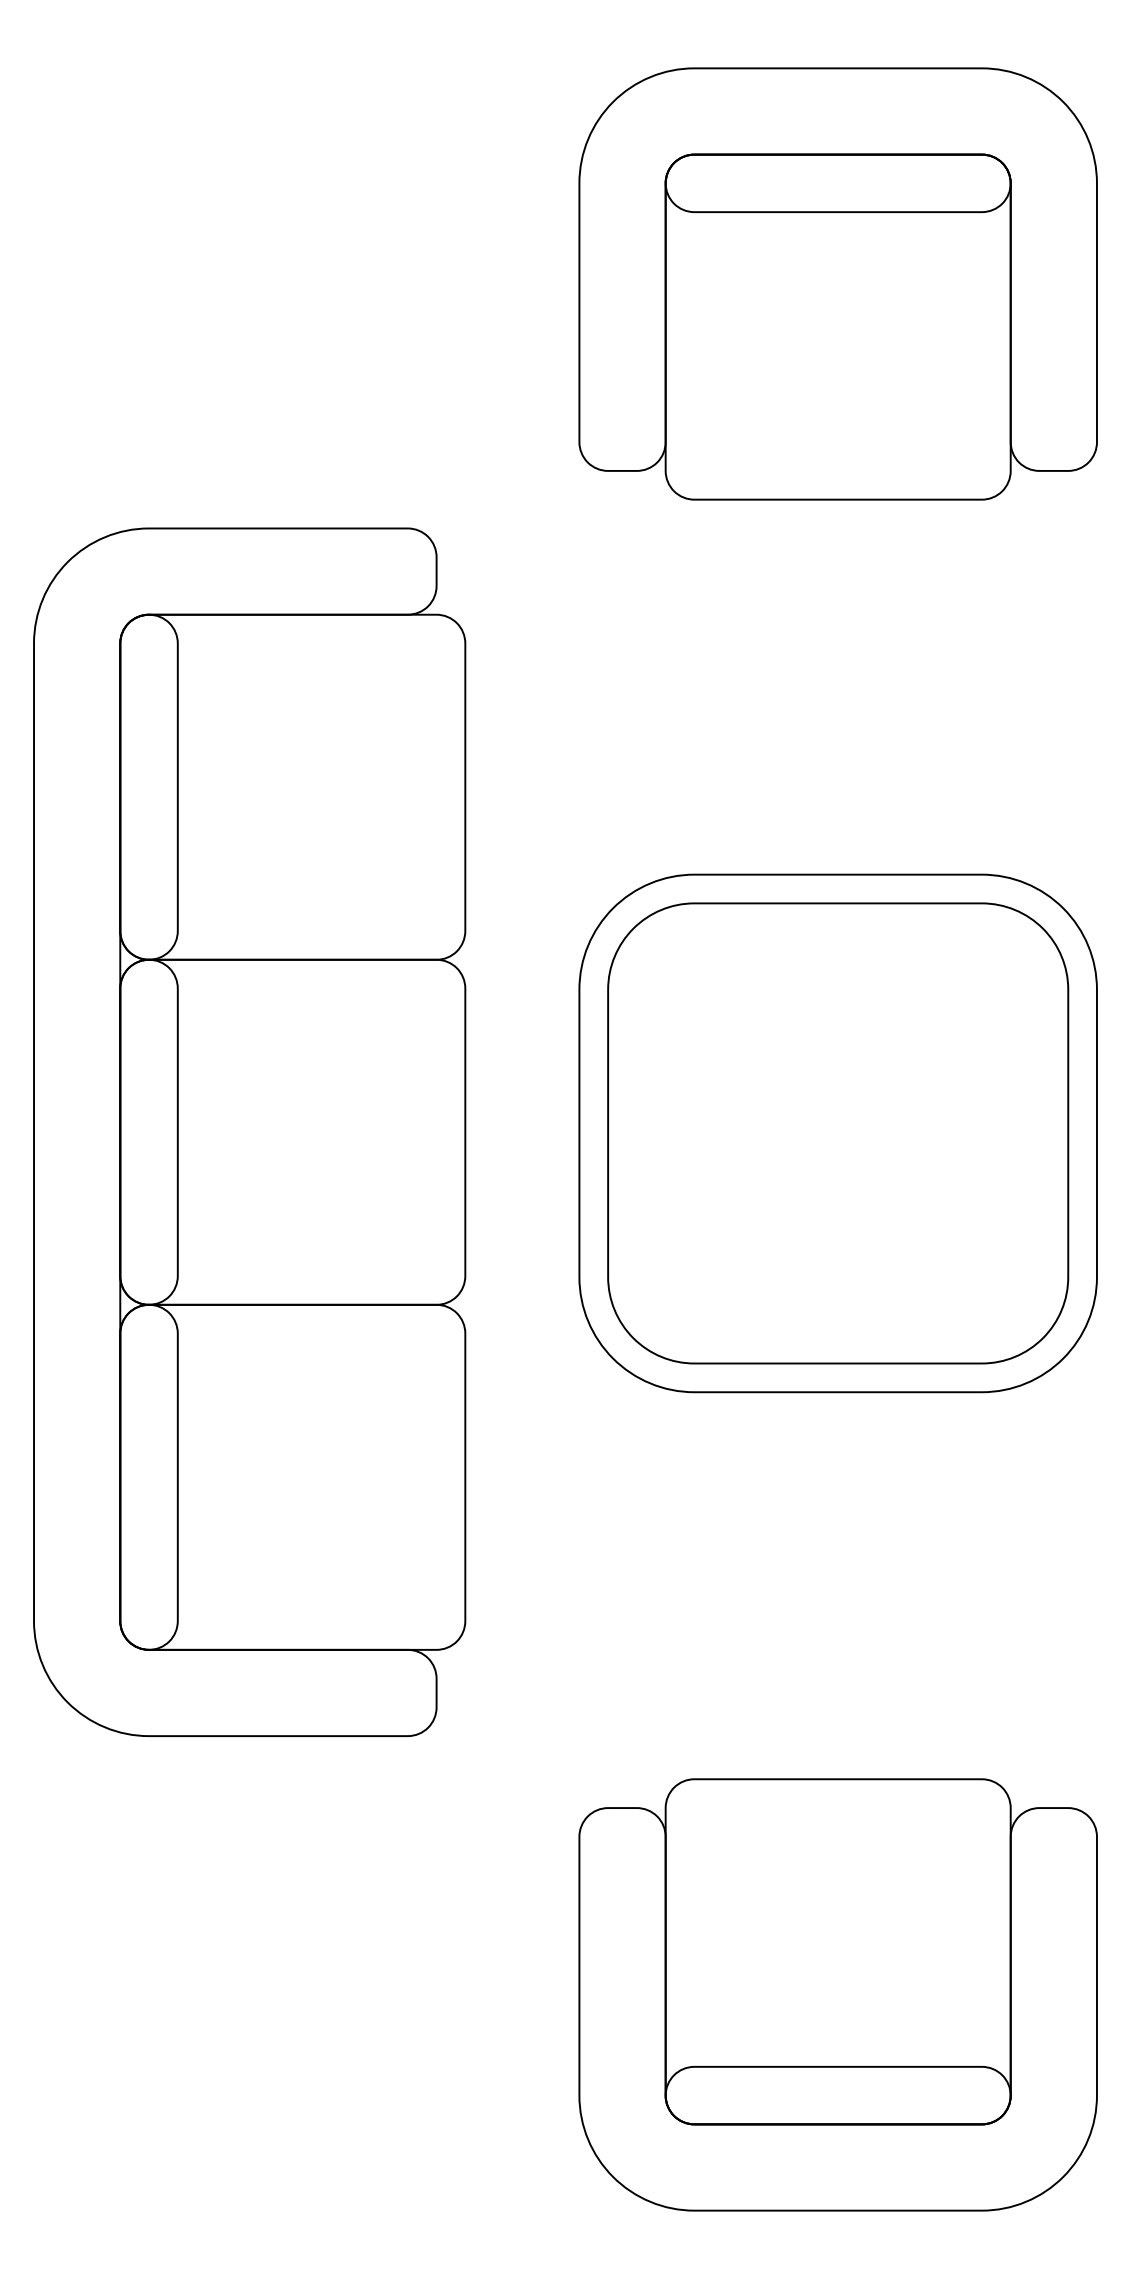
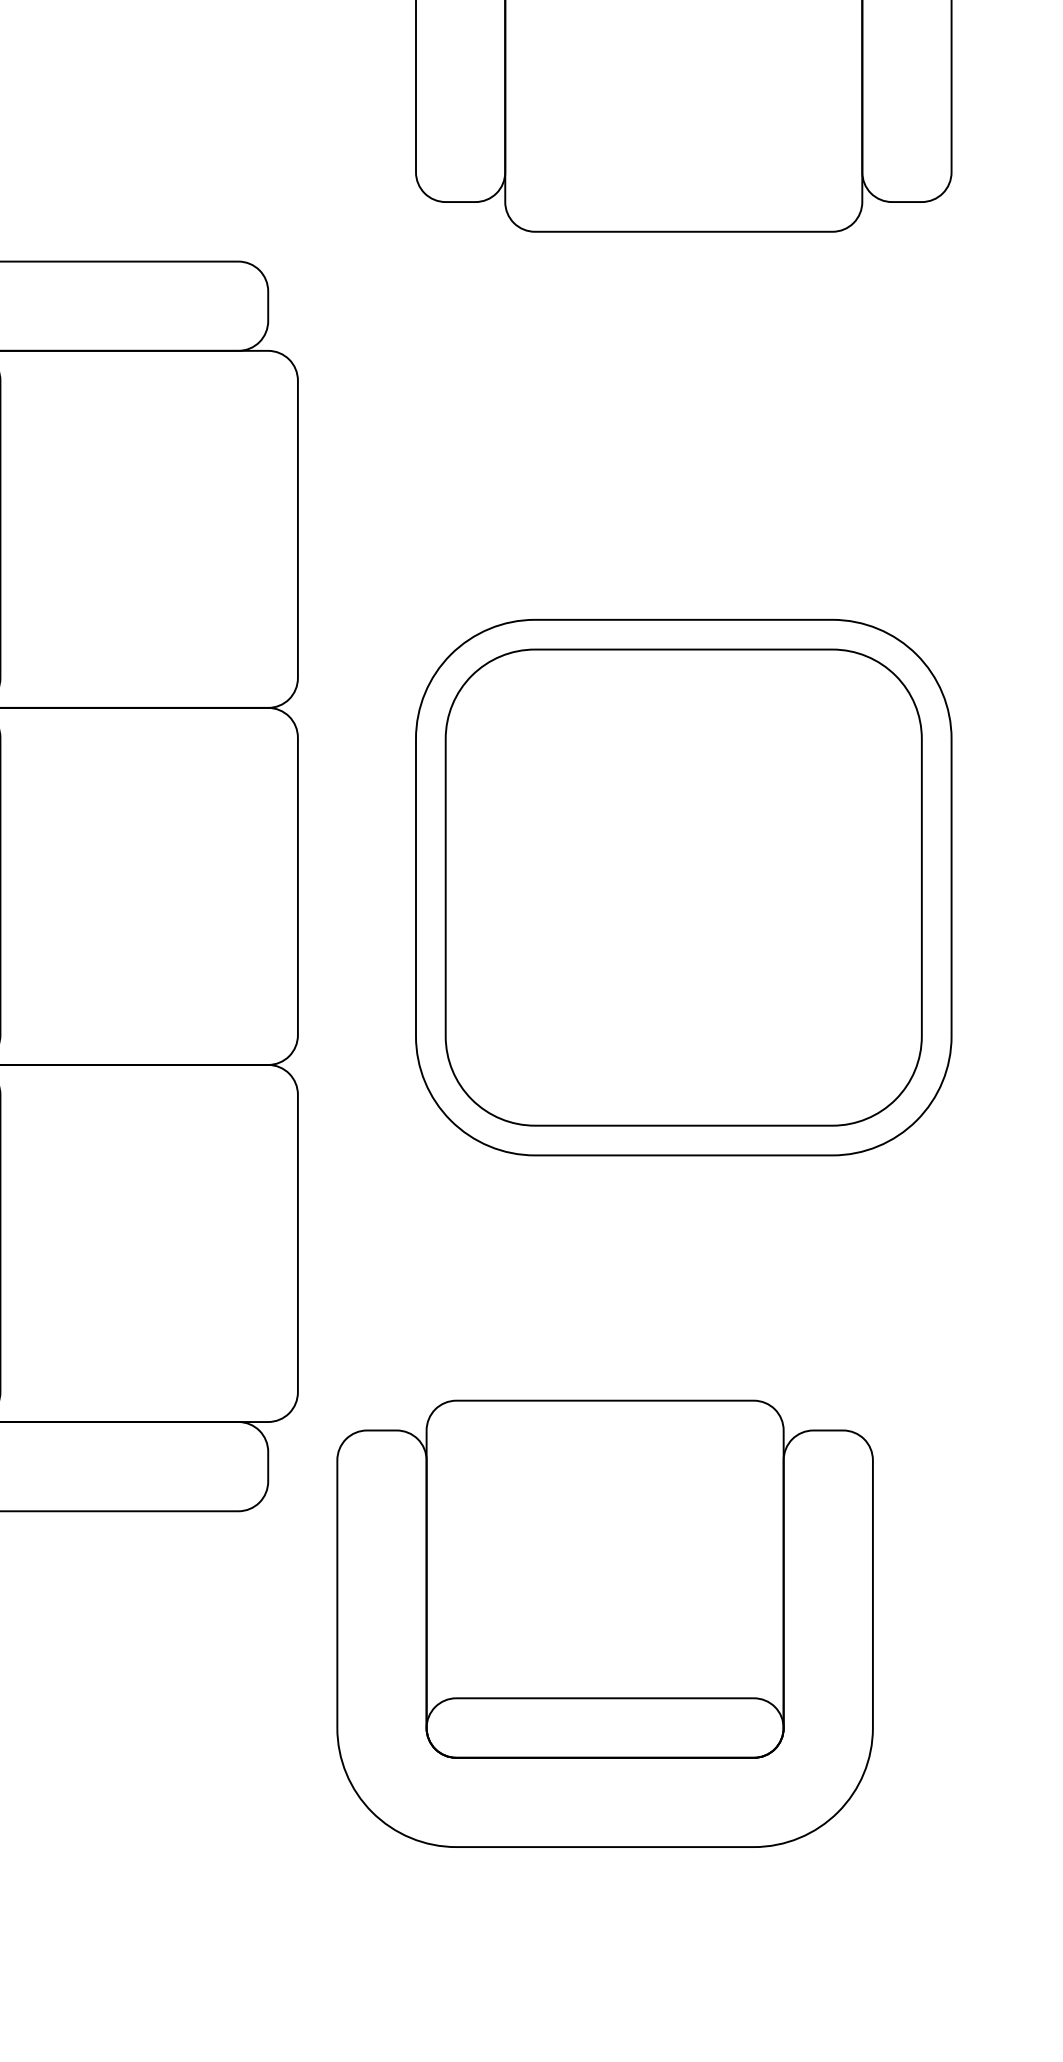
part: (837, 1994) -> (604, 1623), moved

